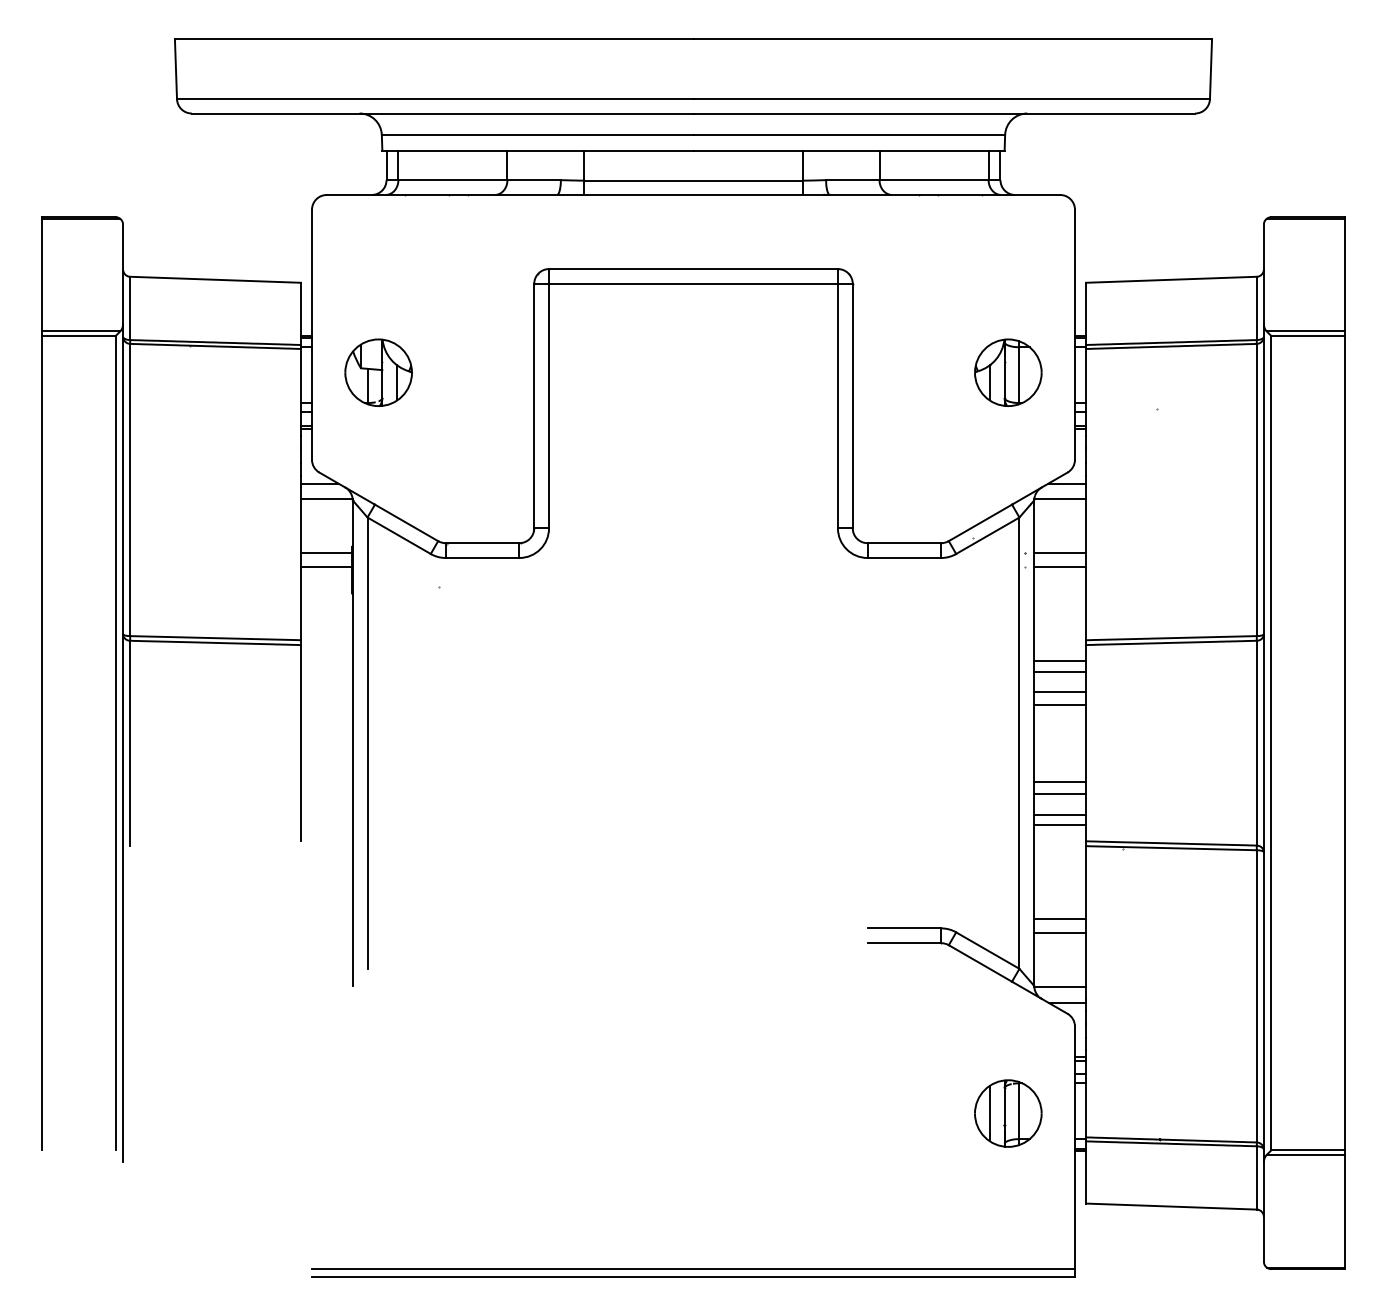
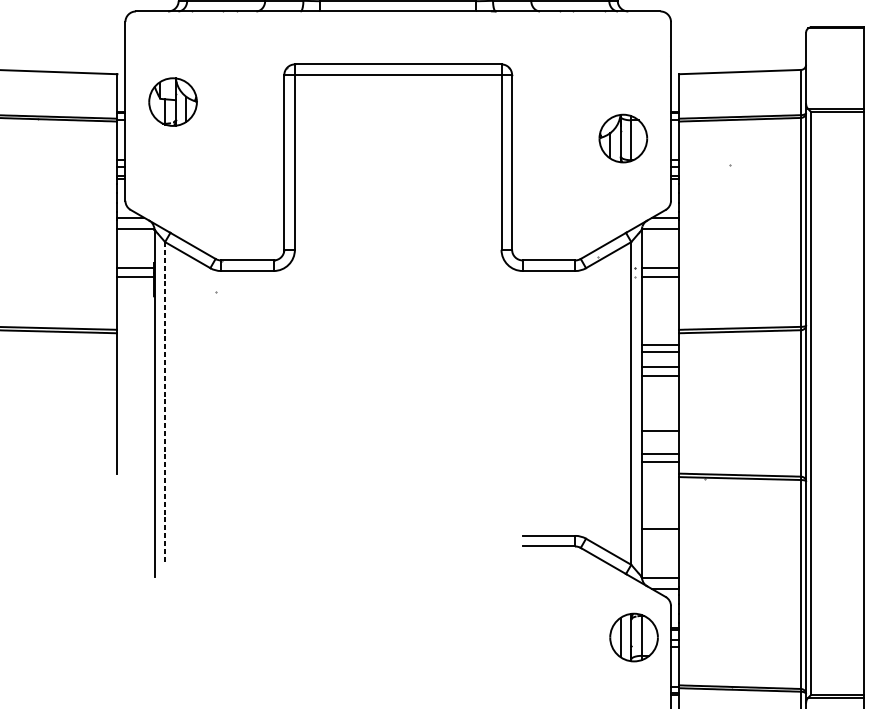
part: (378, 372) -> (172, 101), moved
line: (367, 743) -> (165, 403), solid -> dashed
line: (1060, 794) -> (660, 440), removed
line: (1060, 933) -> (660, 539), removed
part: (1008, 1113) -> (634, 637), moved

